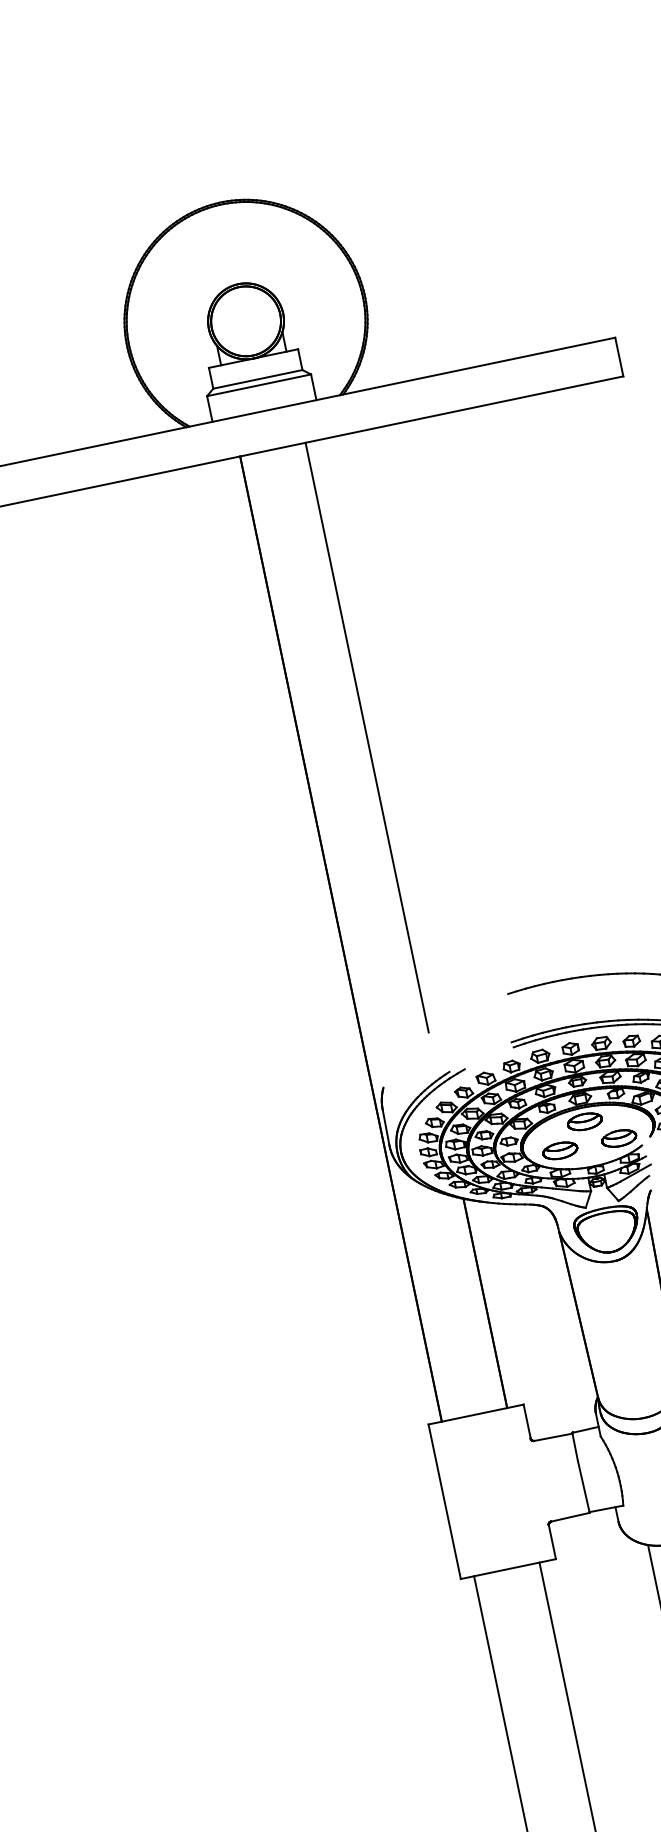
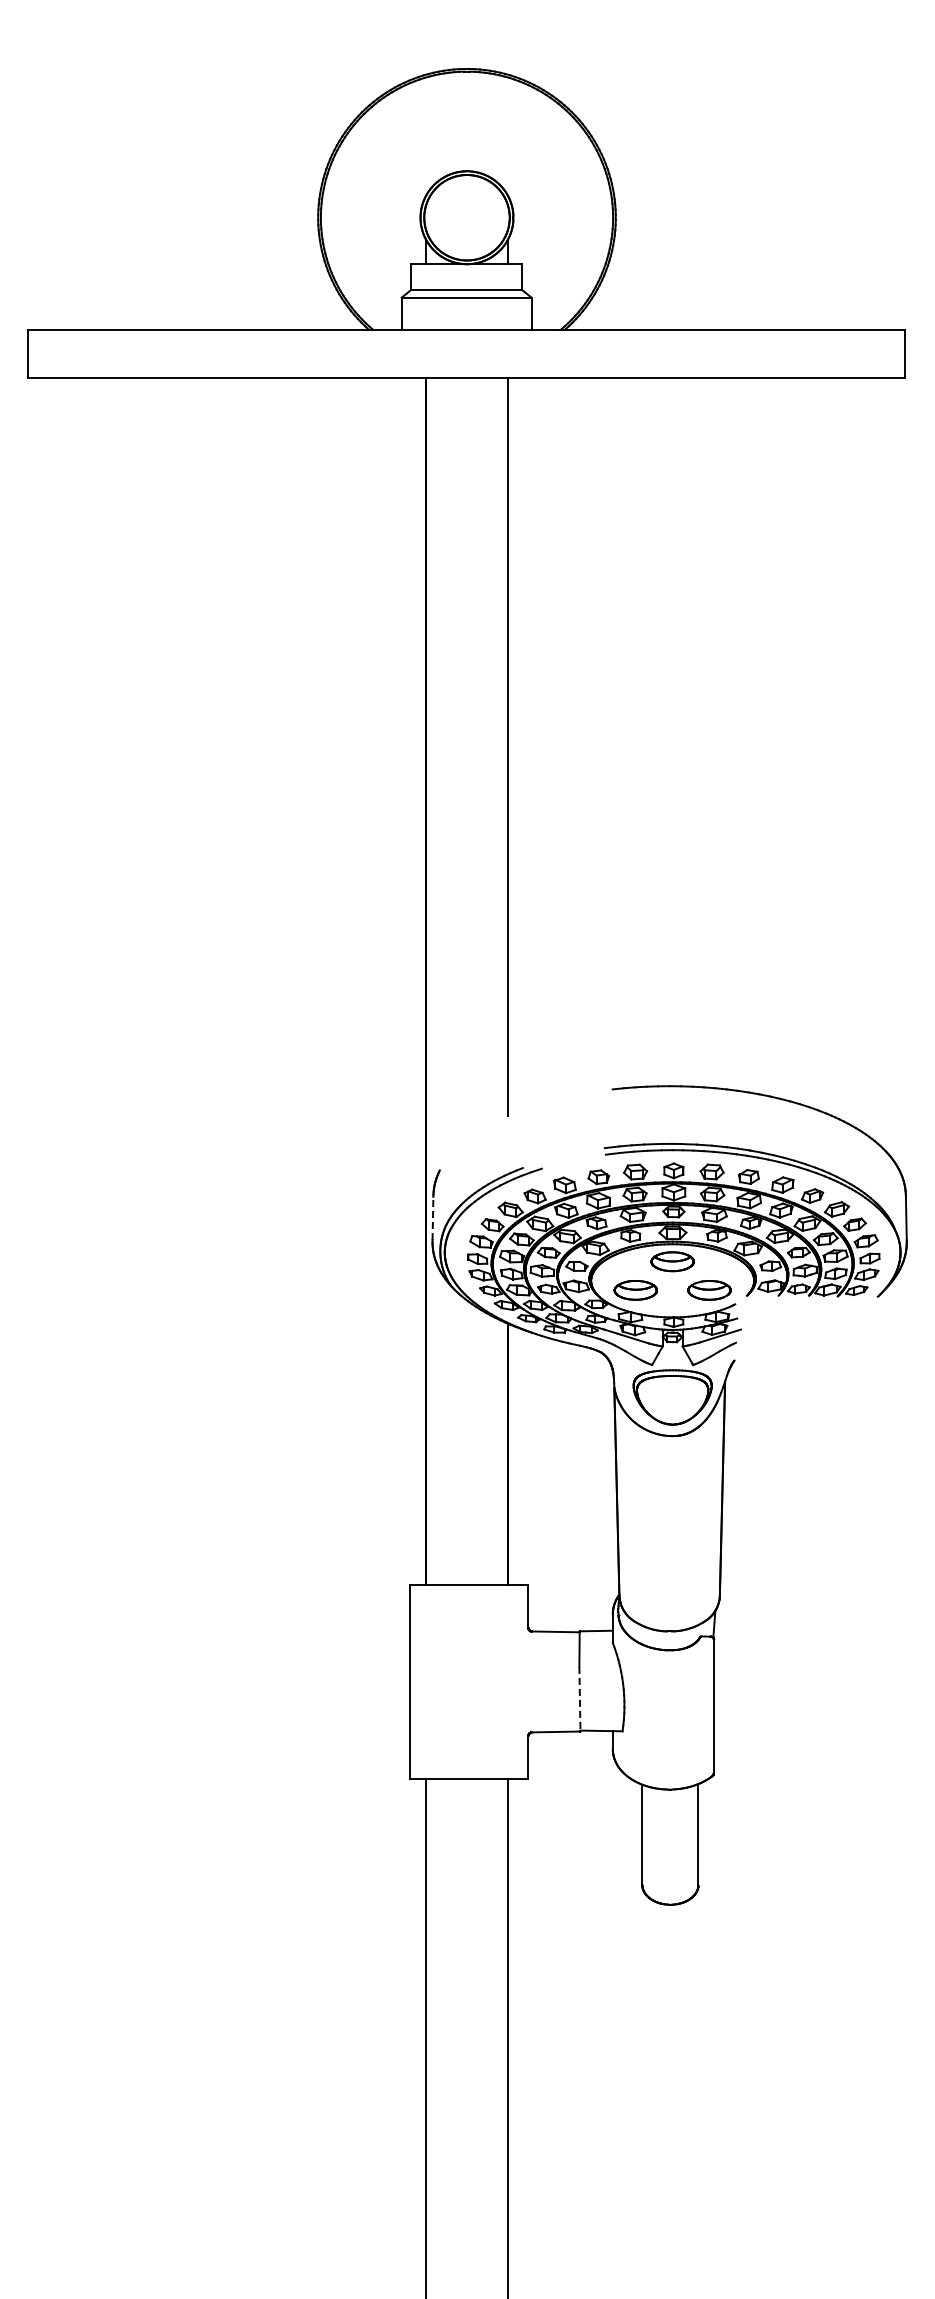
line: (385, 1127) -> (432, 1218), solid -> dashed
line: (583, 1486) -> (579, 1698), solid -> dashed

